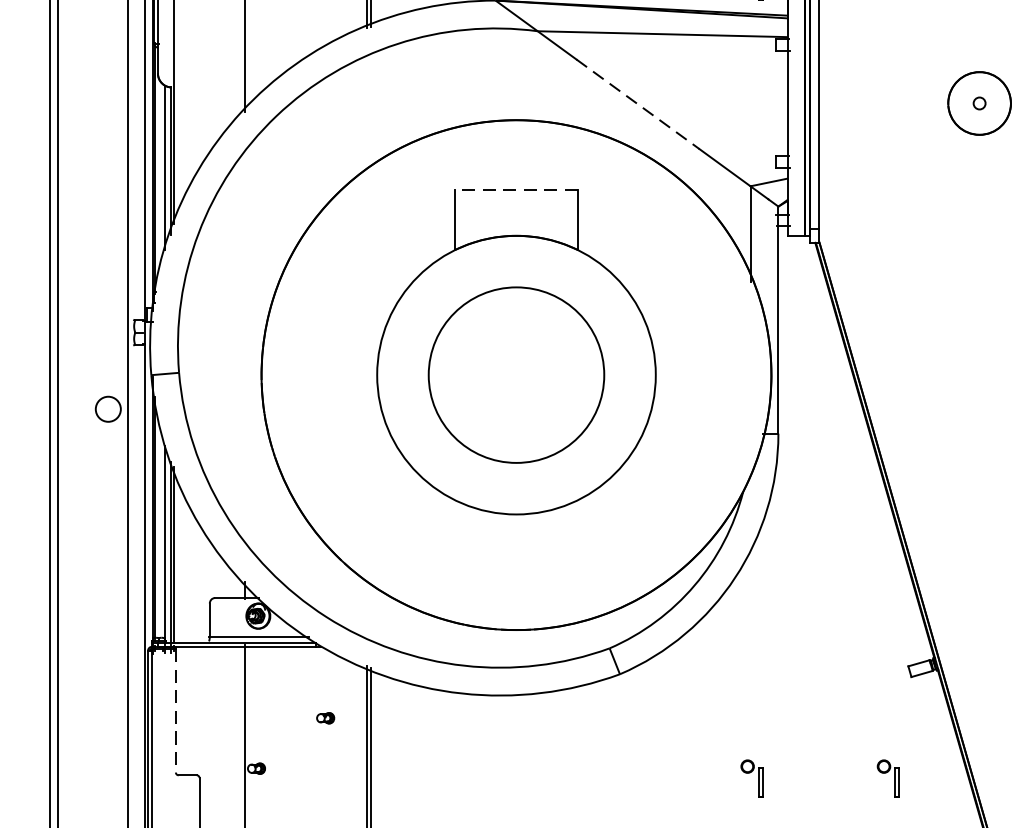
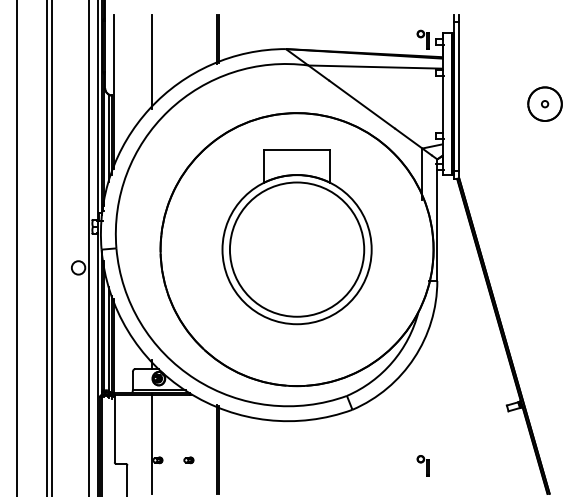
line: (638, 104) -> (362, 104), dashed -> solid
line: (517, 189) -> (297, 150), dashed -> solid
circle: (515, 374) -> (296, 249), size x1.43
line: (175, 711) -> (114, 429), dashed -> solid
part: (324, 718) -> (188, 460), moved
part: (887, 778) -> (495, 465), removed

